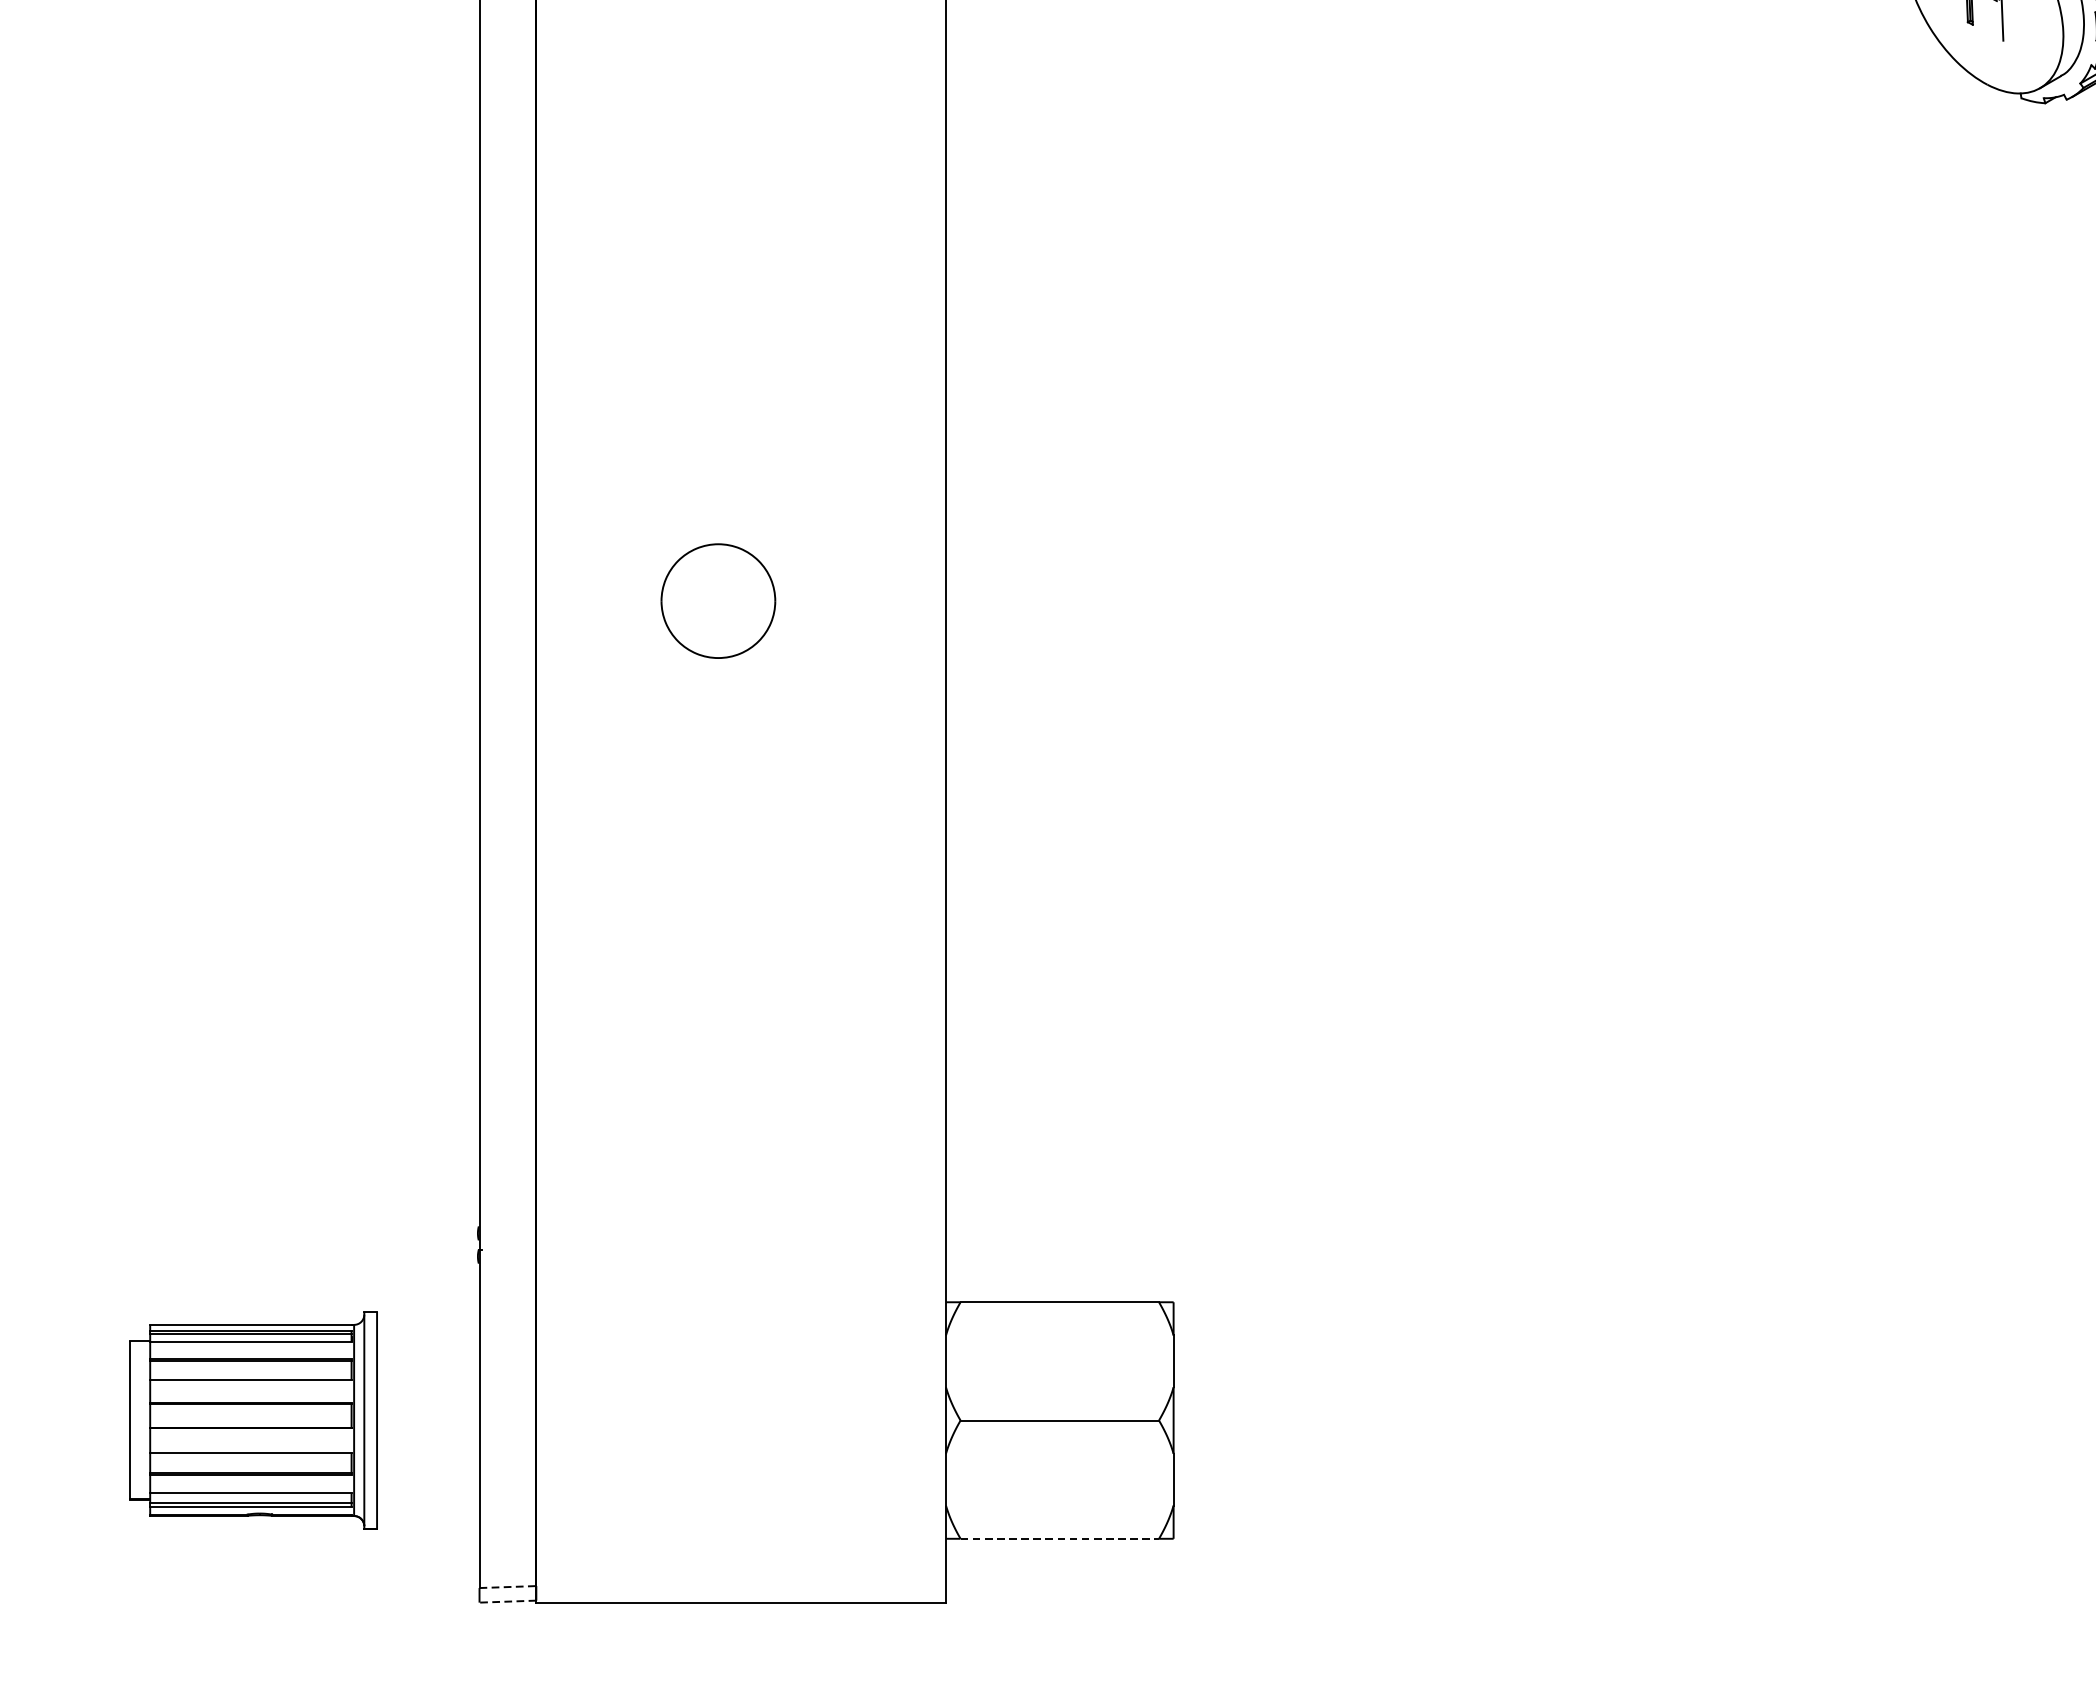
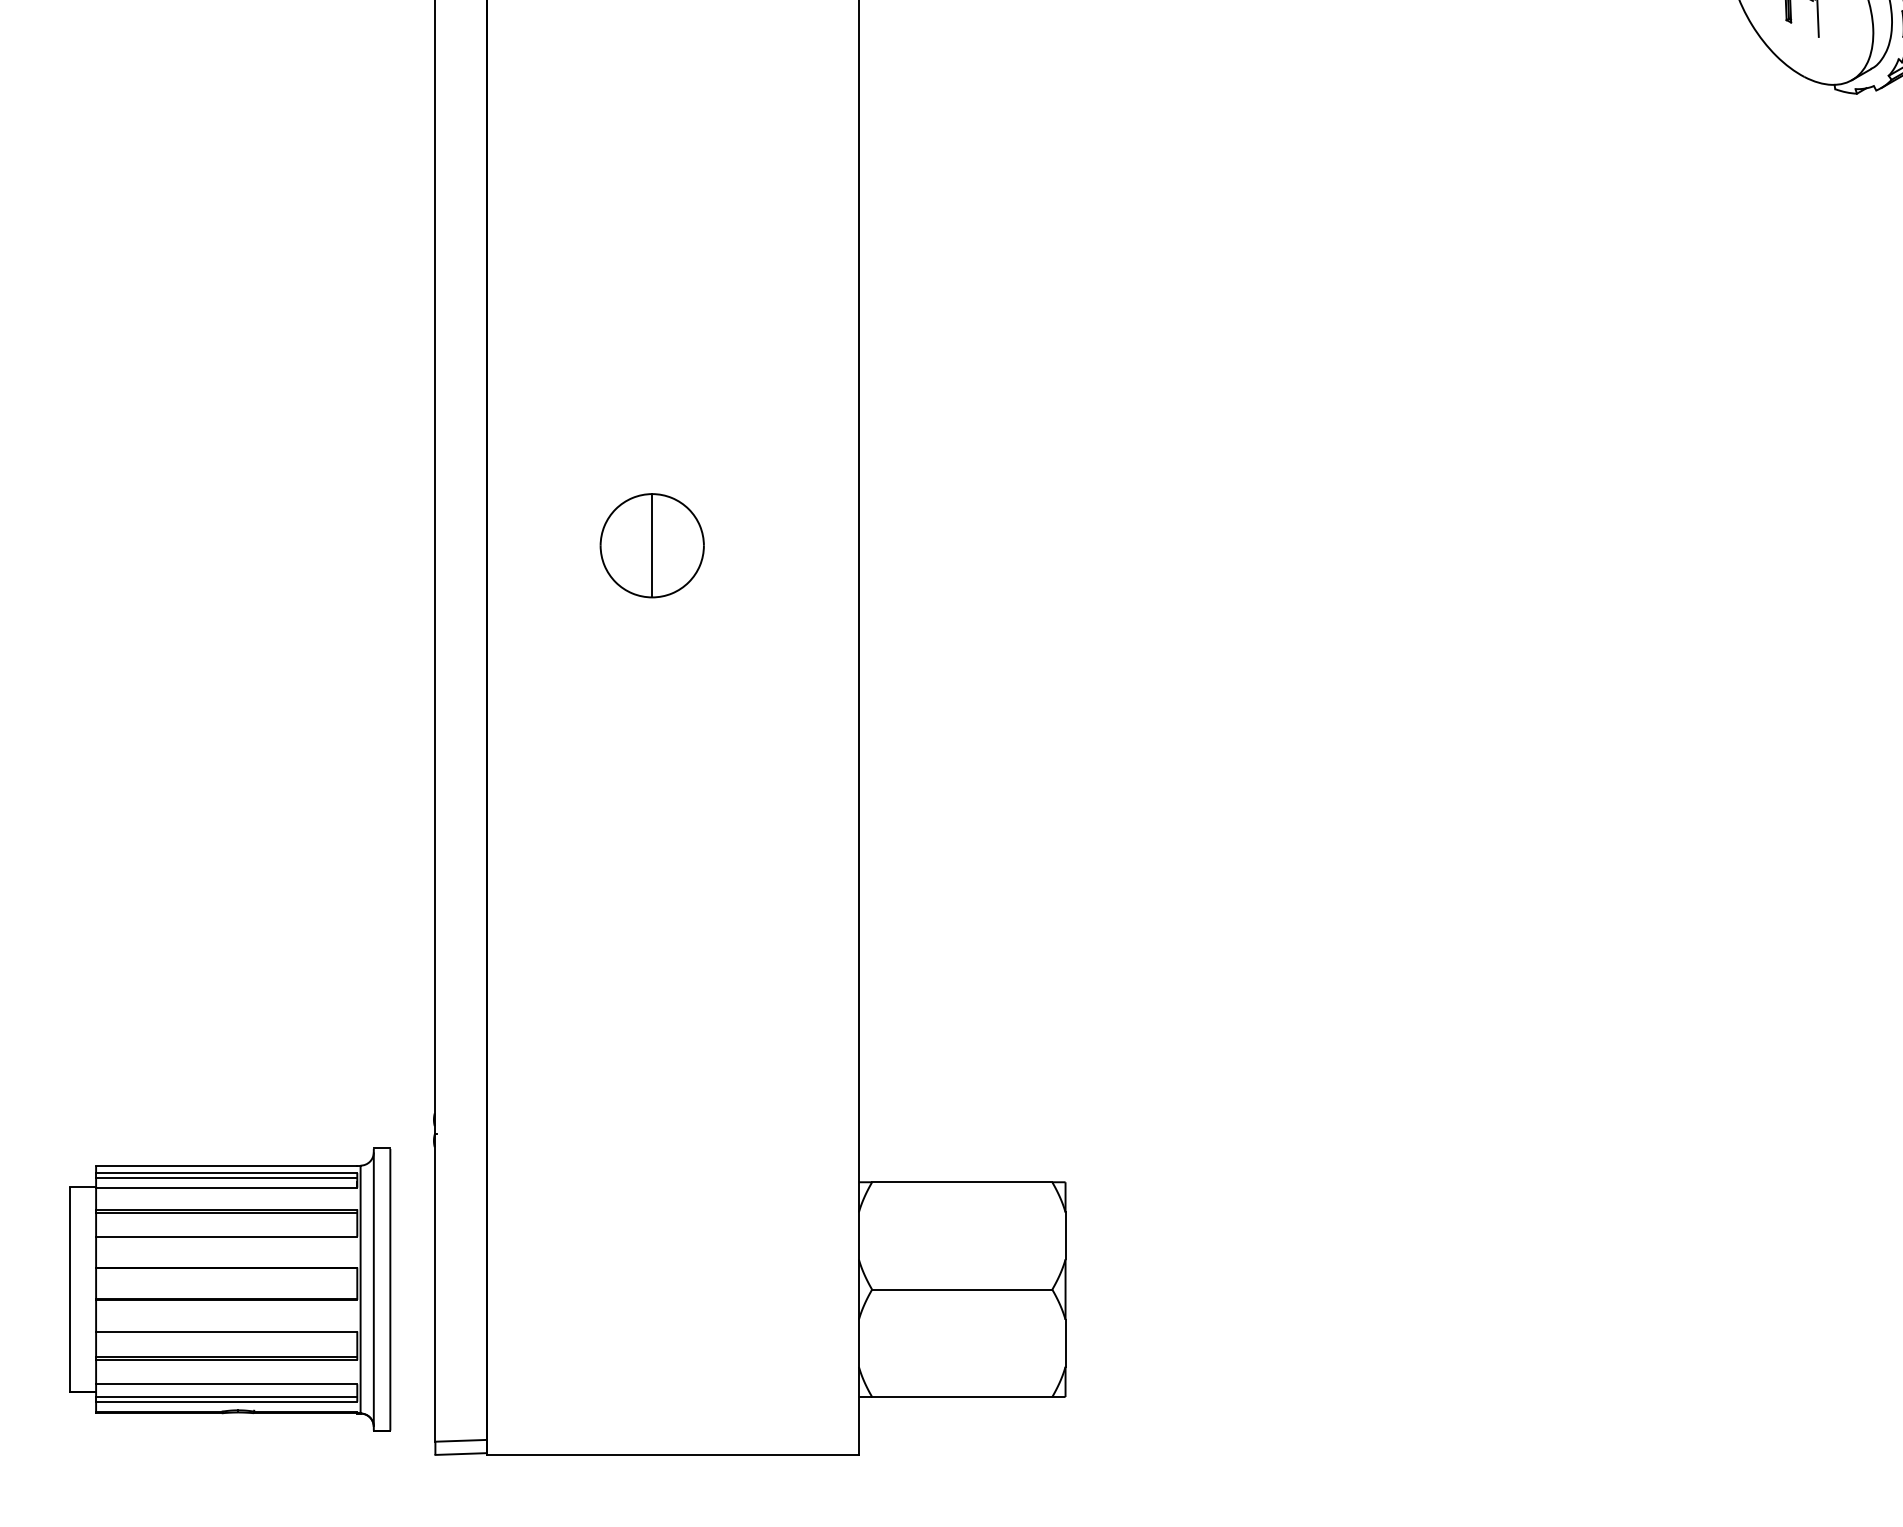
line: (718, 600) -> (652, 545), added
part: (253, 1420) -> (230, 1289), size x1.43
line: (1060, 1538) -> (962, 1396), dashed -> solid
line: (508, 1586) -> (461, 1440), dashed -> solid
line: (508, 1602) -> (461, 1454), dashed -> solid

